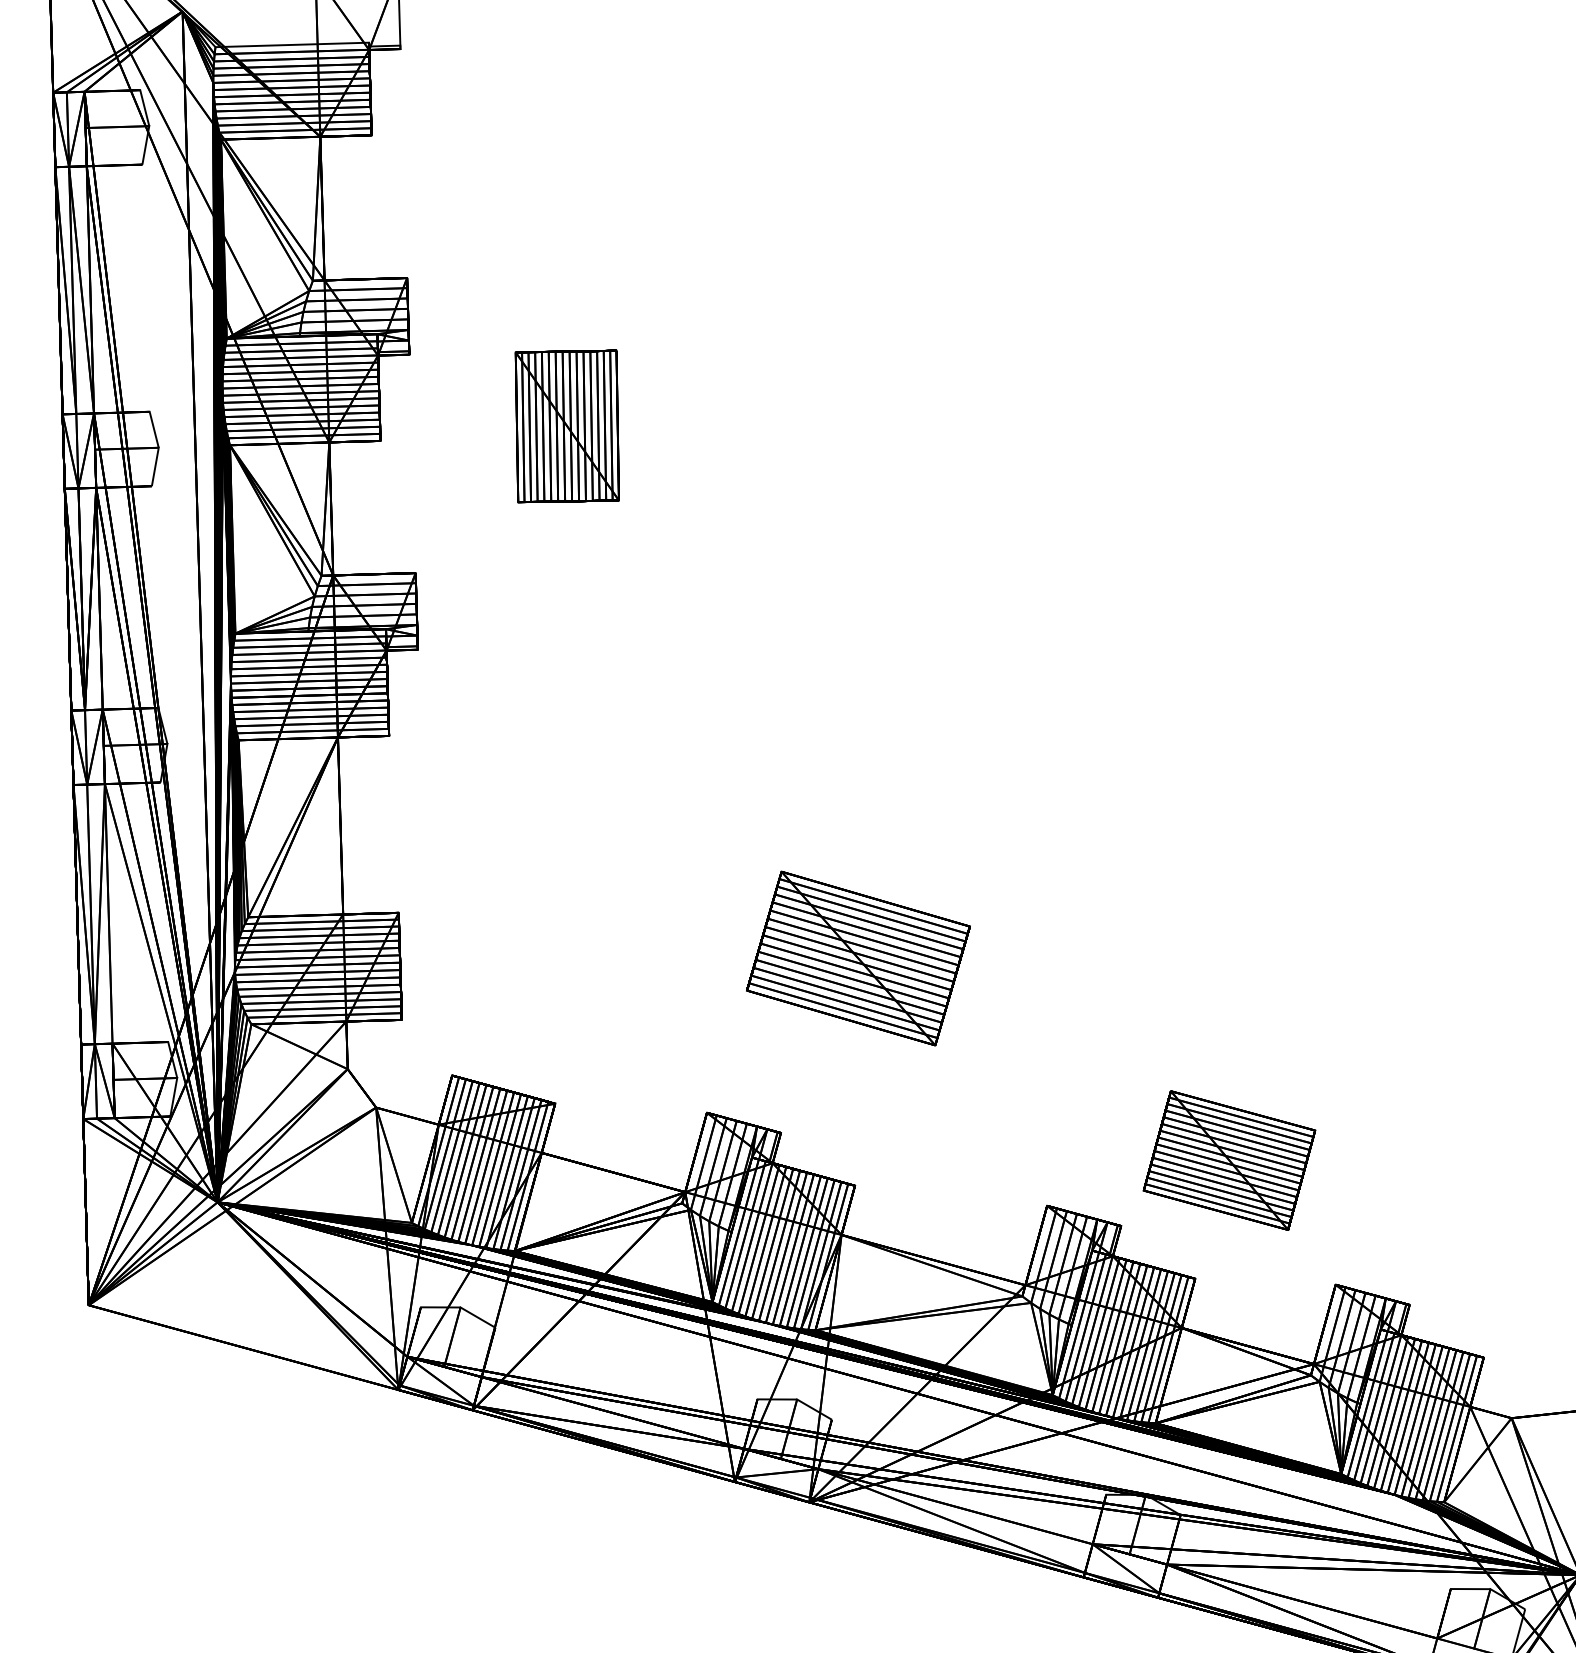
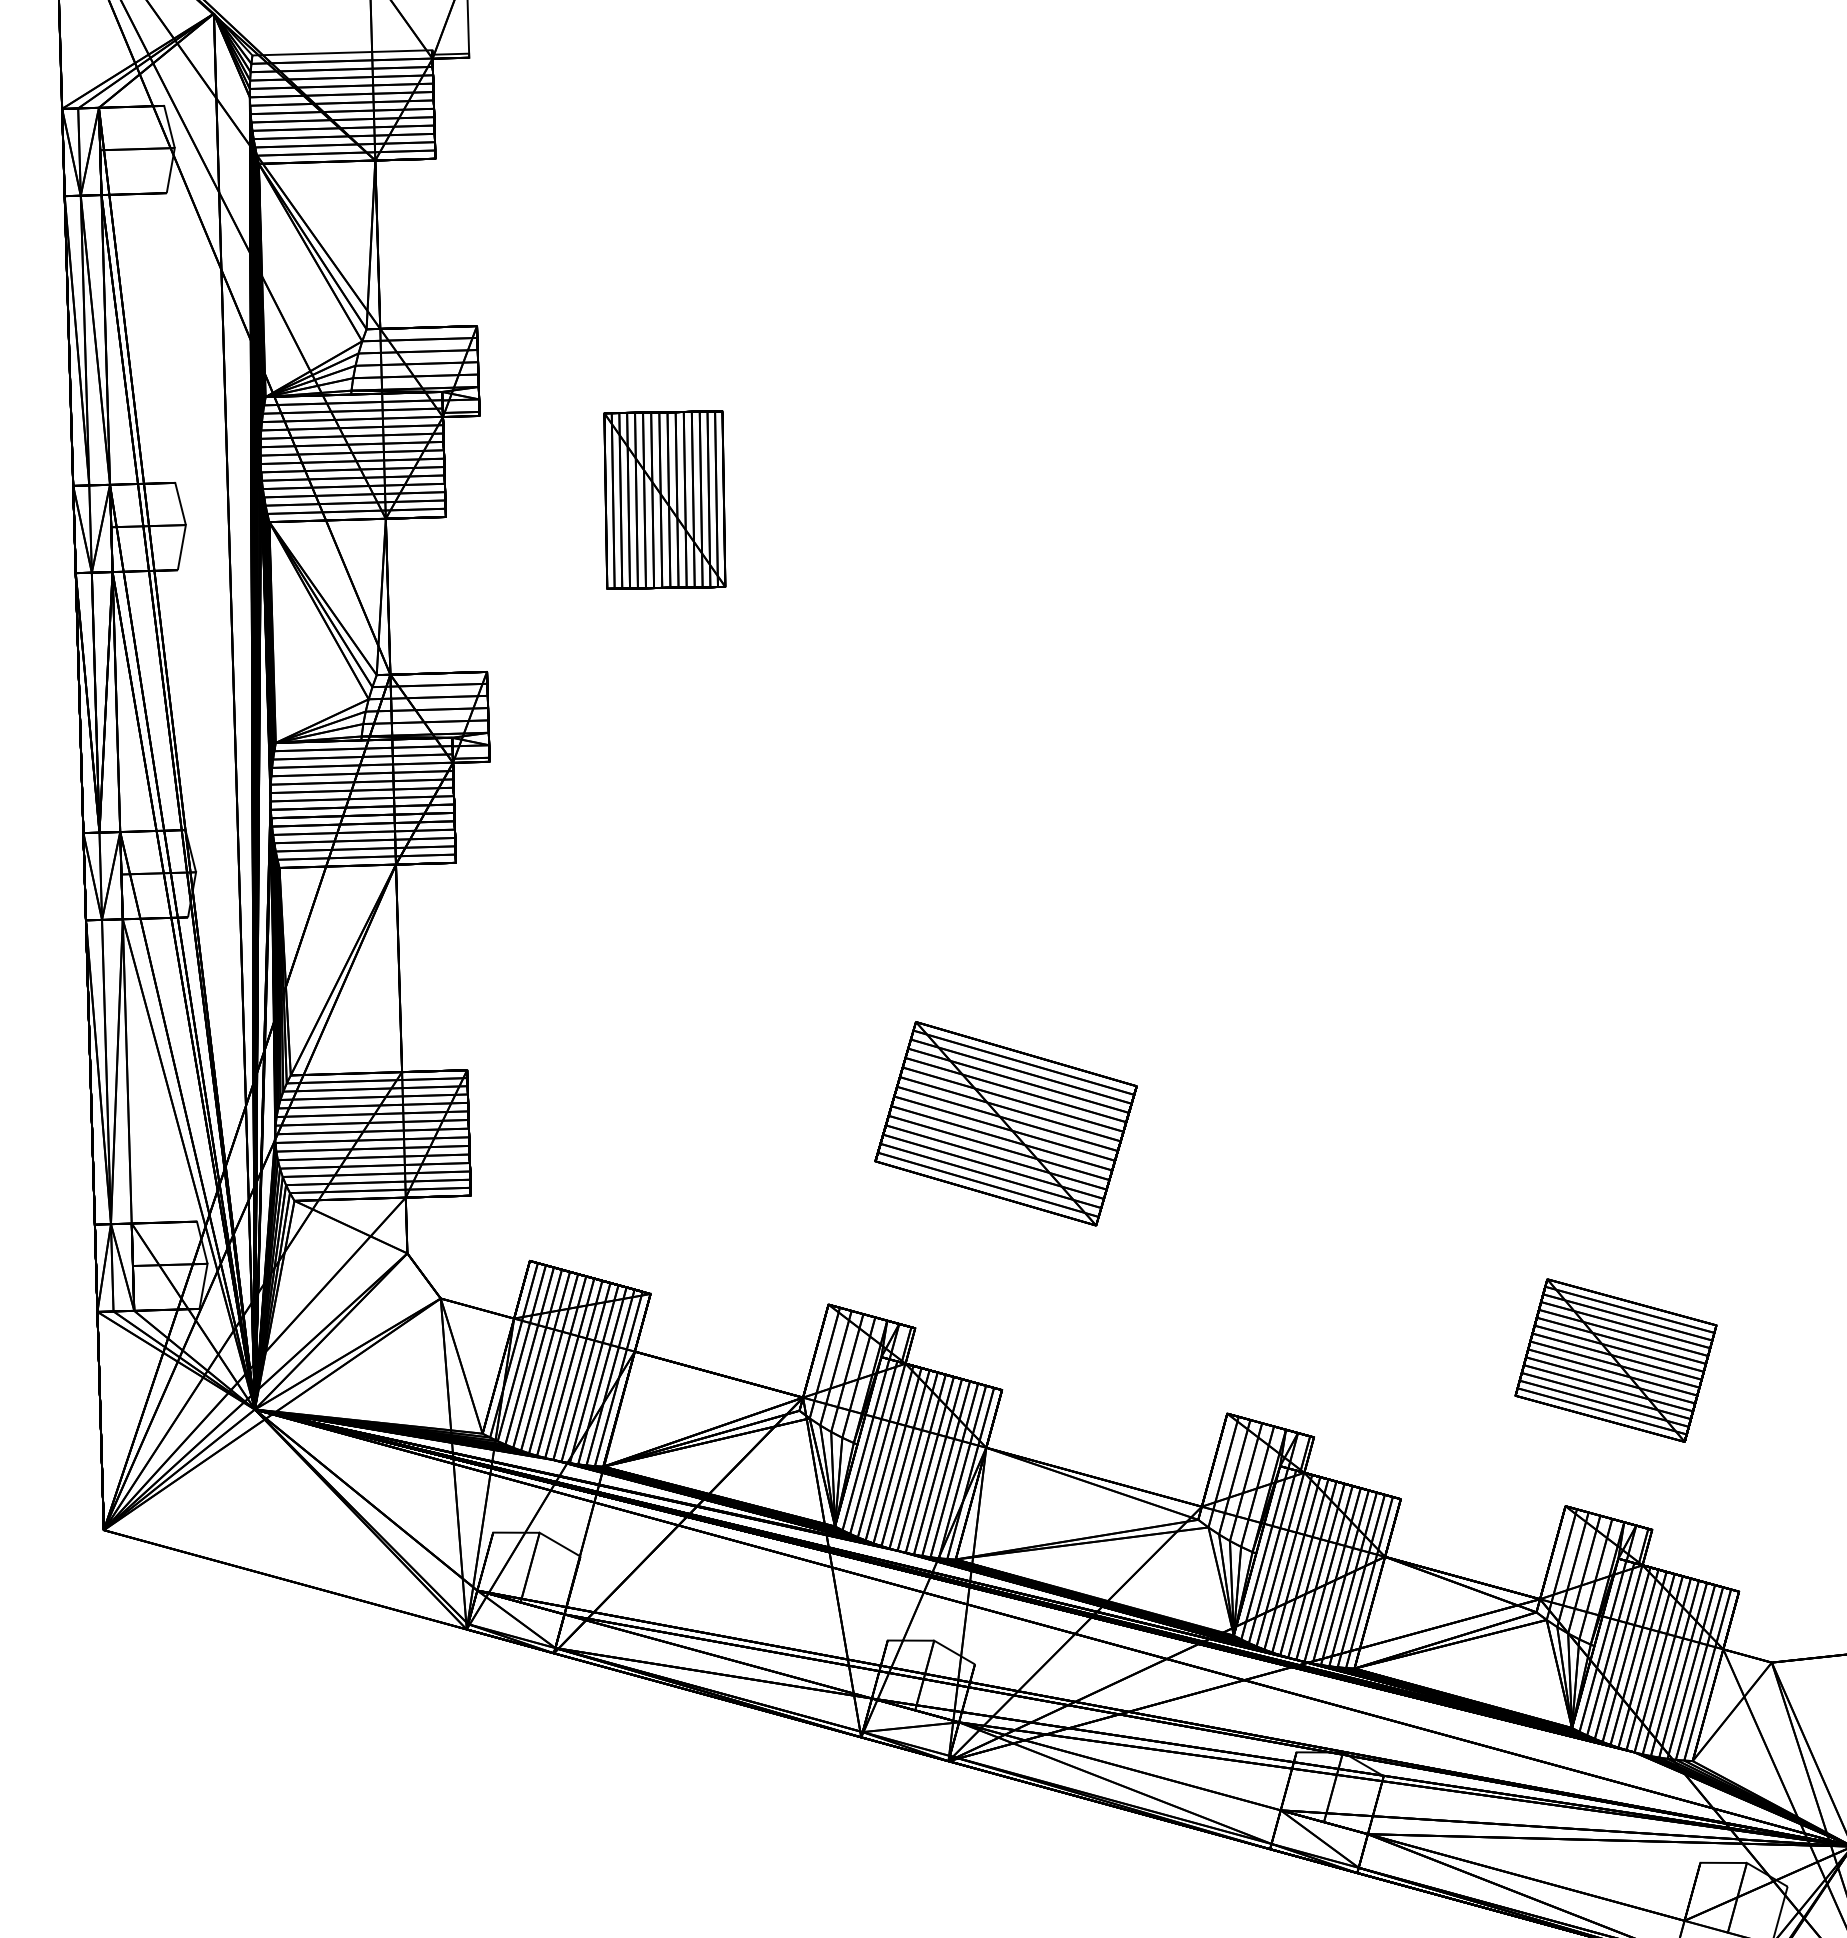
part: (1229, 1160) -> (1615, 1360), moved

